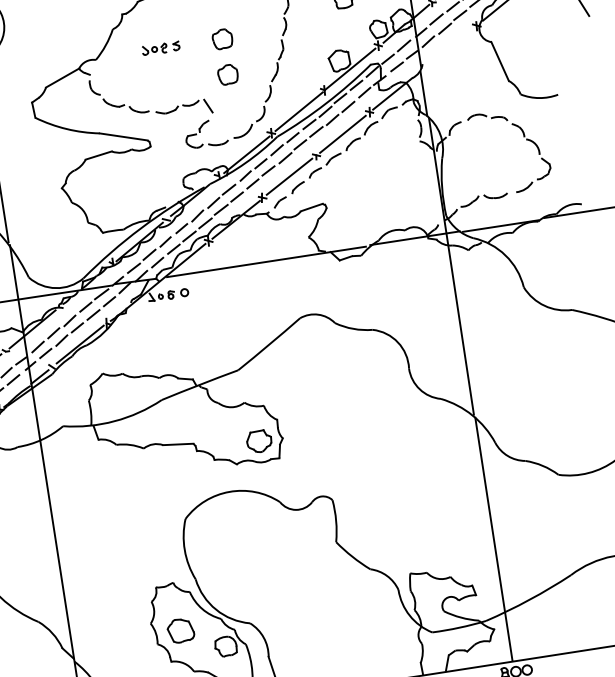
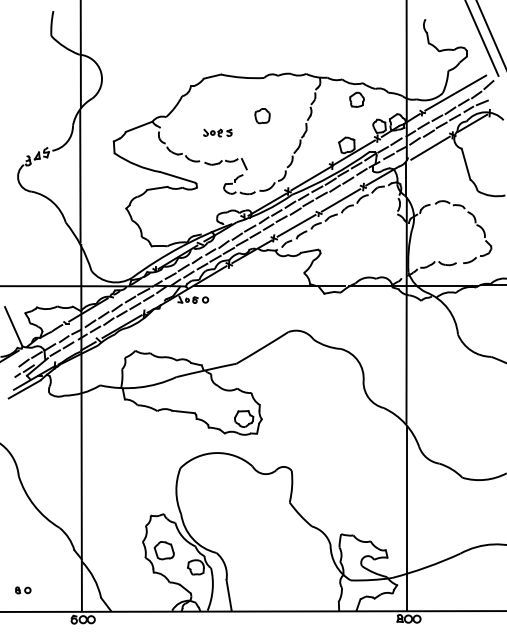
line: (449, 46) -> (430, 147), added
part: (160, 47) -> (217, 132), moved
part: (228, 75) -> (262, 143), removed

